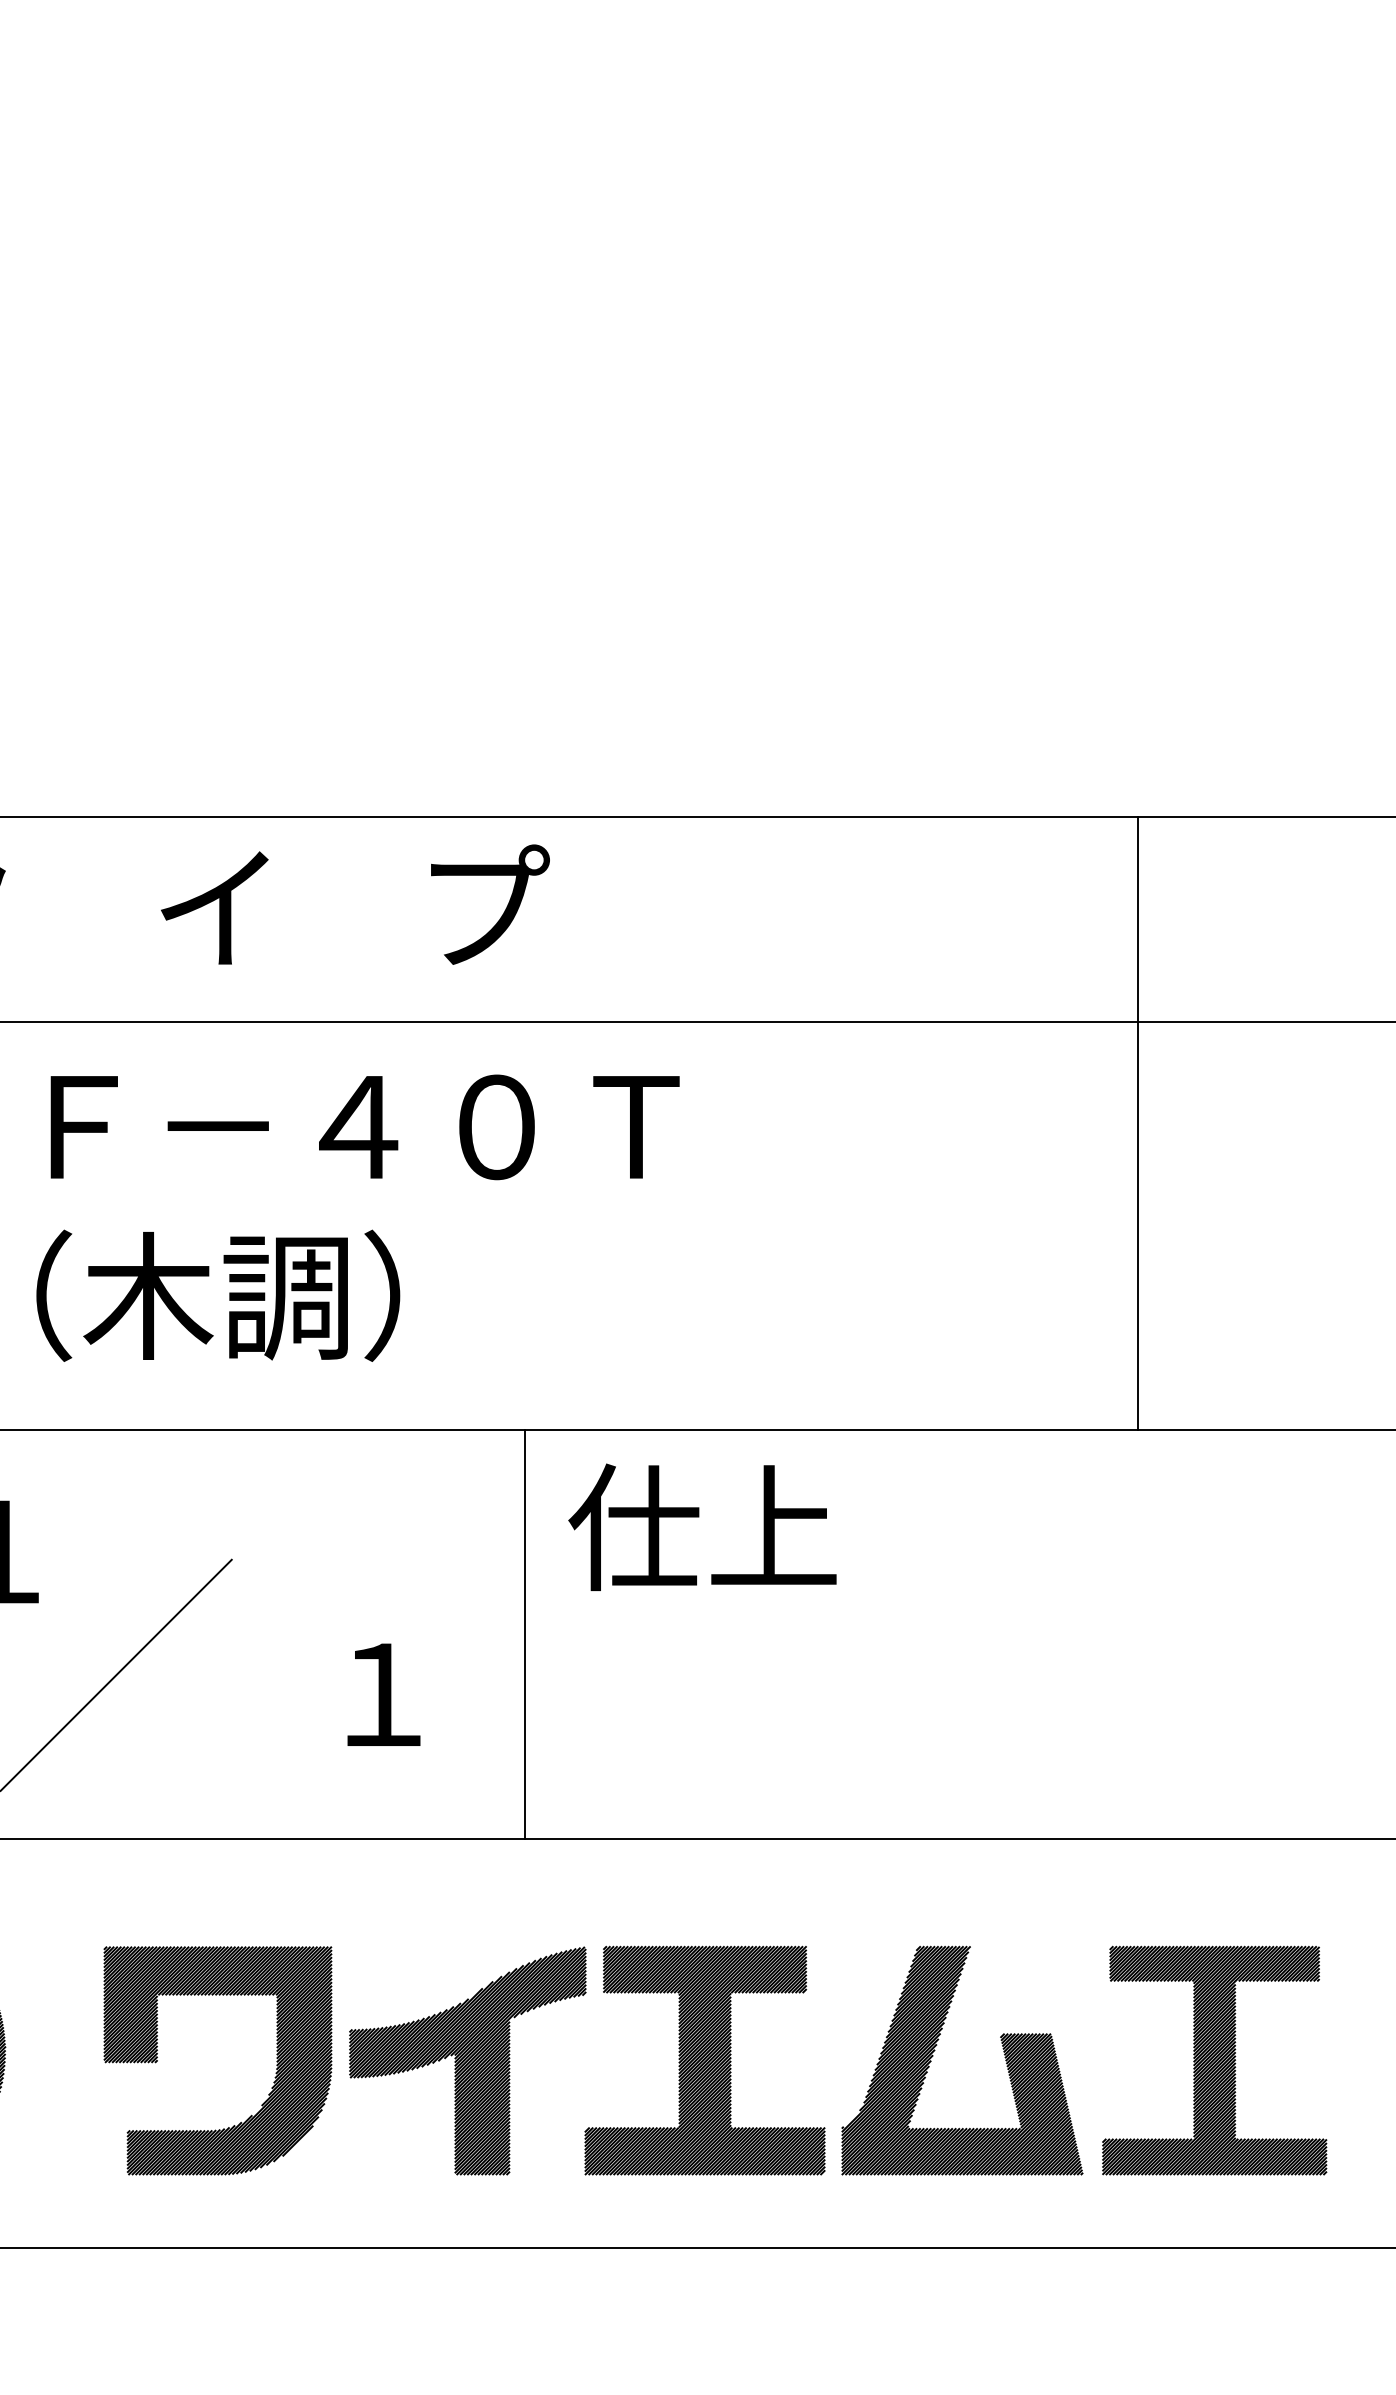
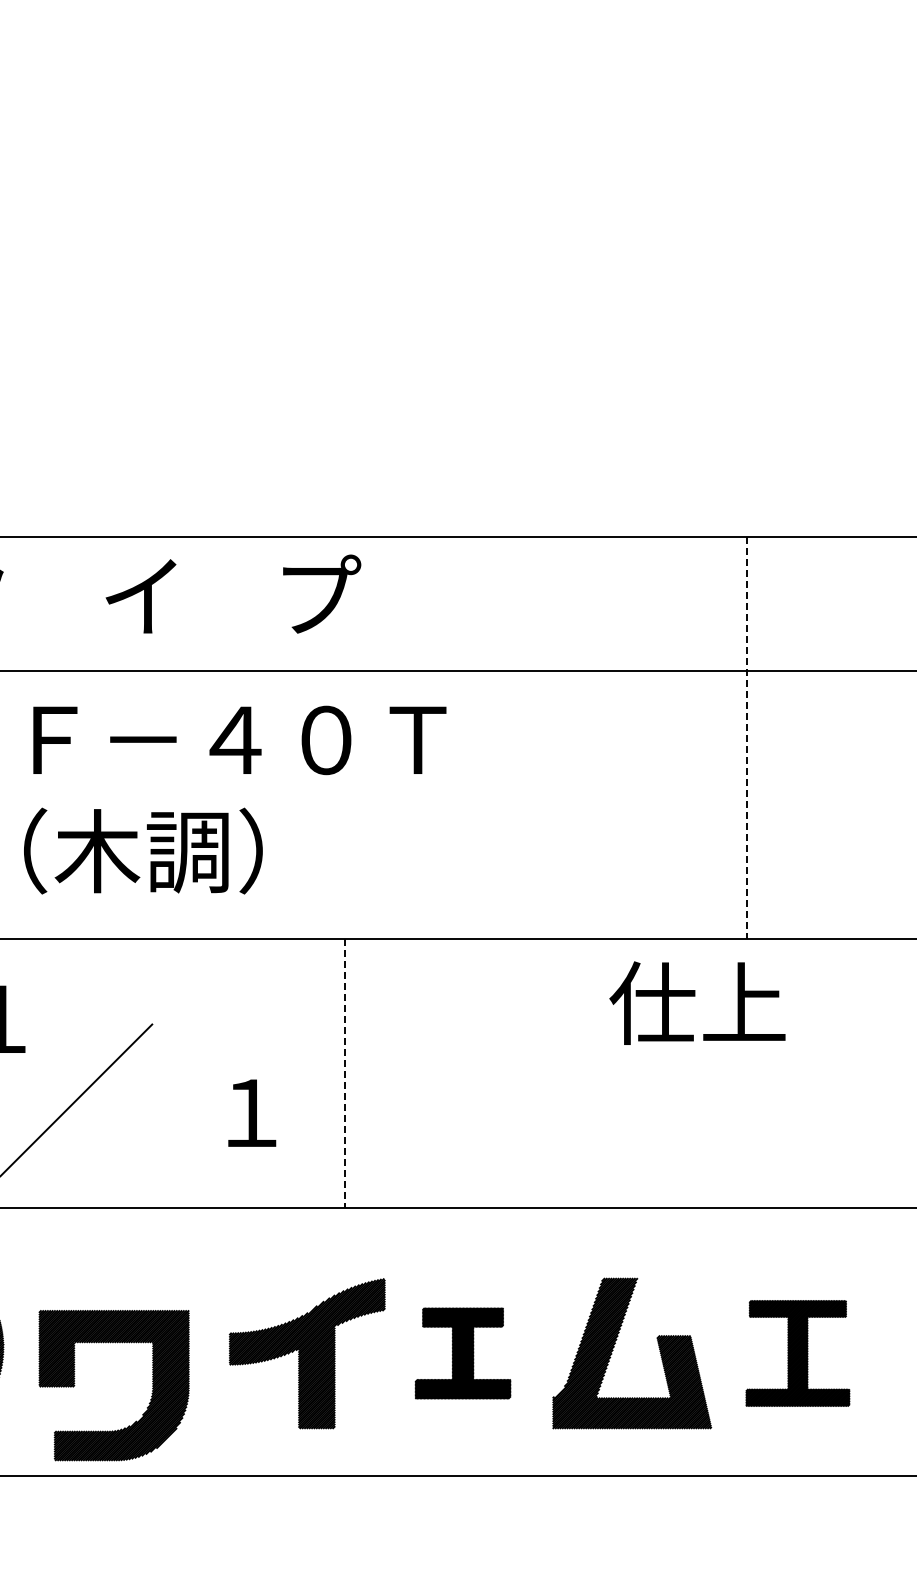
line: (1137, 1124) -> (747, 738), solid -> dashed
text: (702, 1526) -> (697, 1002), moved
line: (524, 1635) -> (344, 1074), solid -> dashed
part: (159, 2060) -> (75, 1385), moved
part: (704, 2060) -> (462, 1353), size x0.6
part: (1214, 2060) -> (797, 1353), size x0.7

